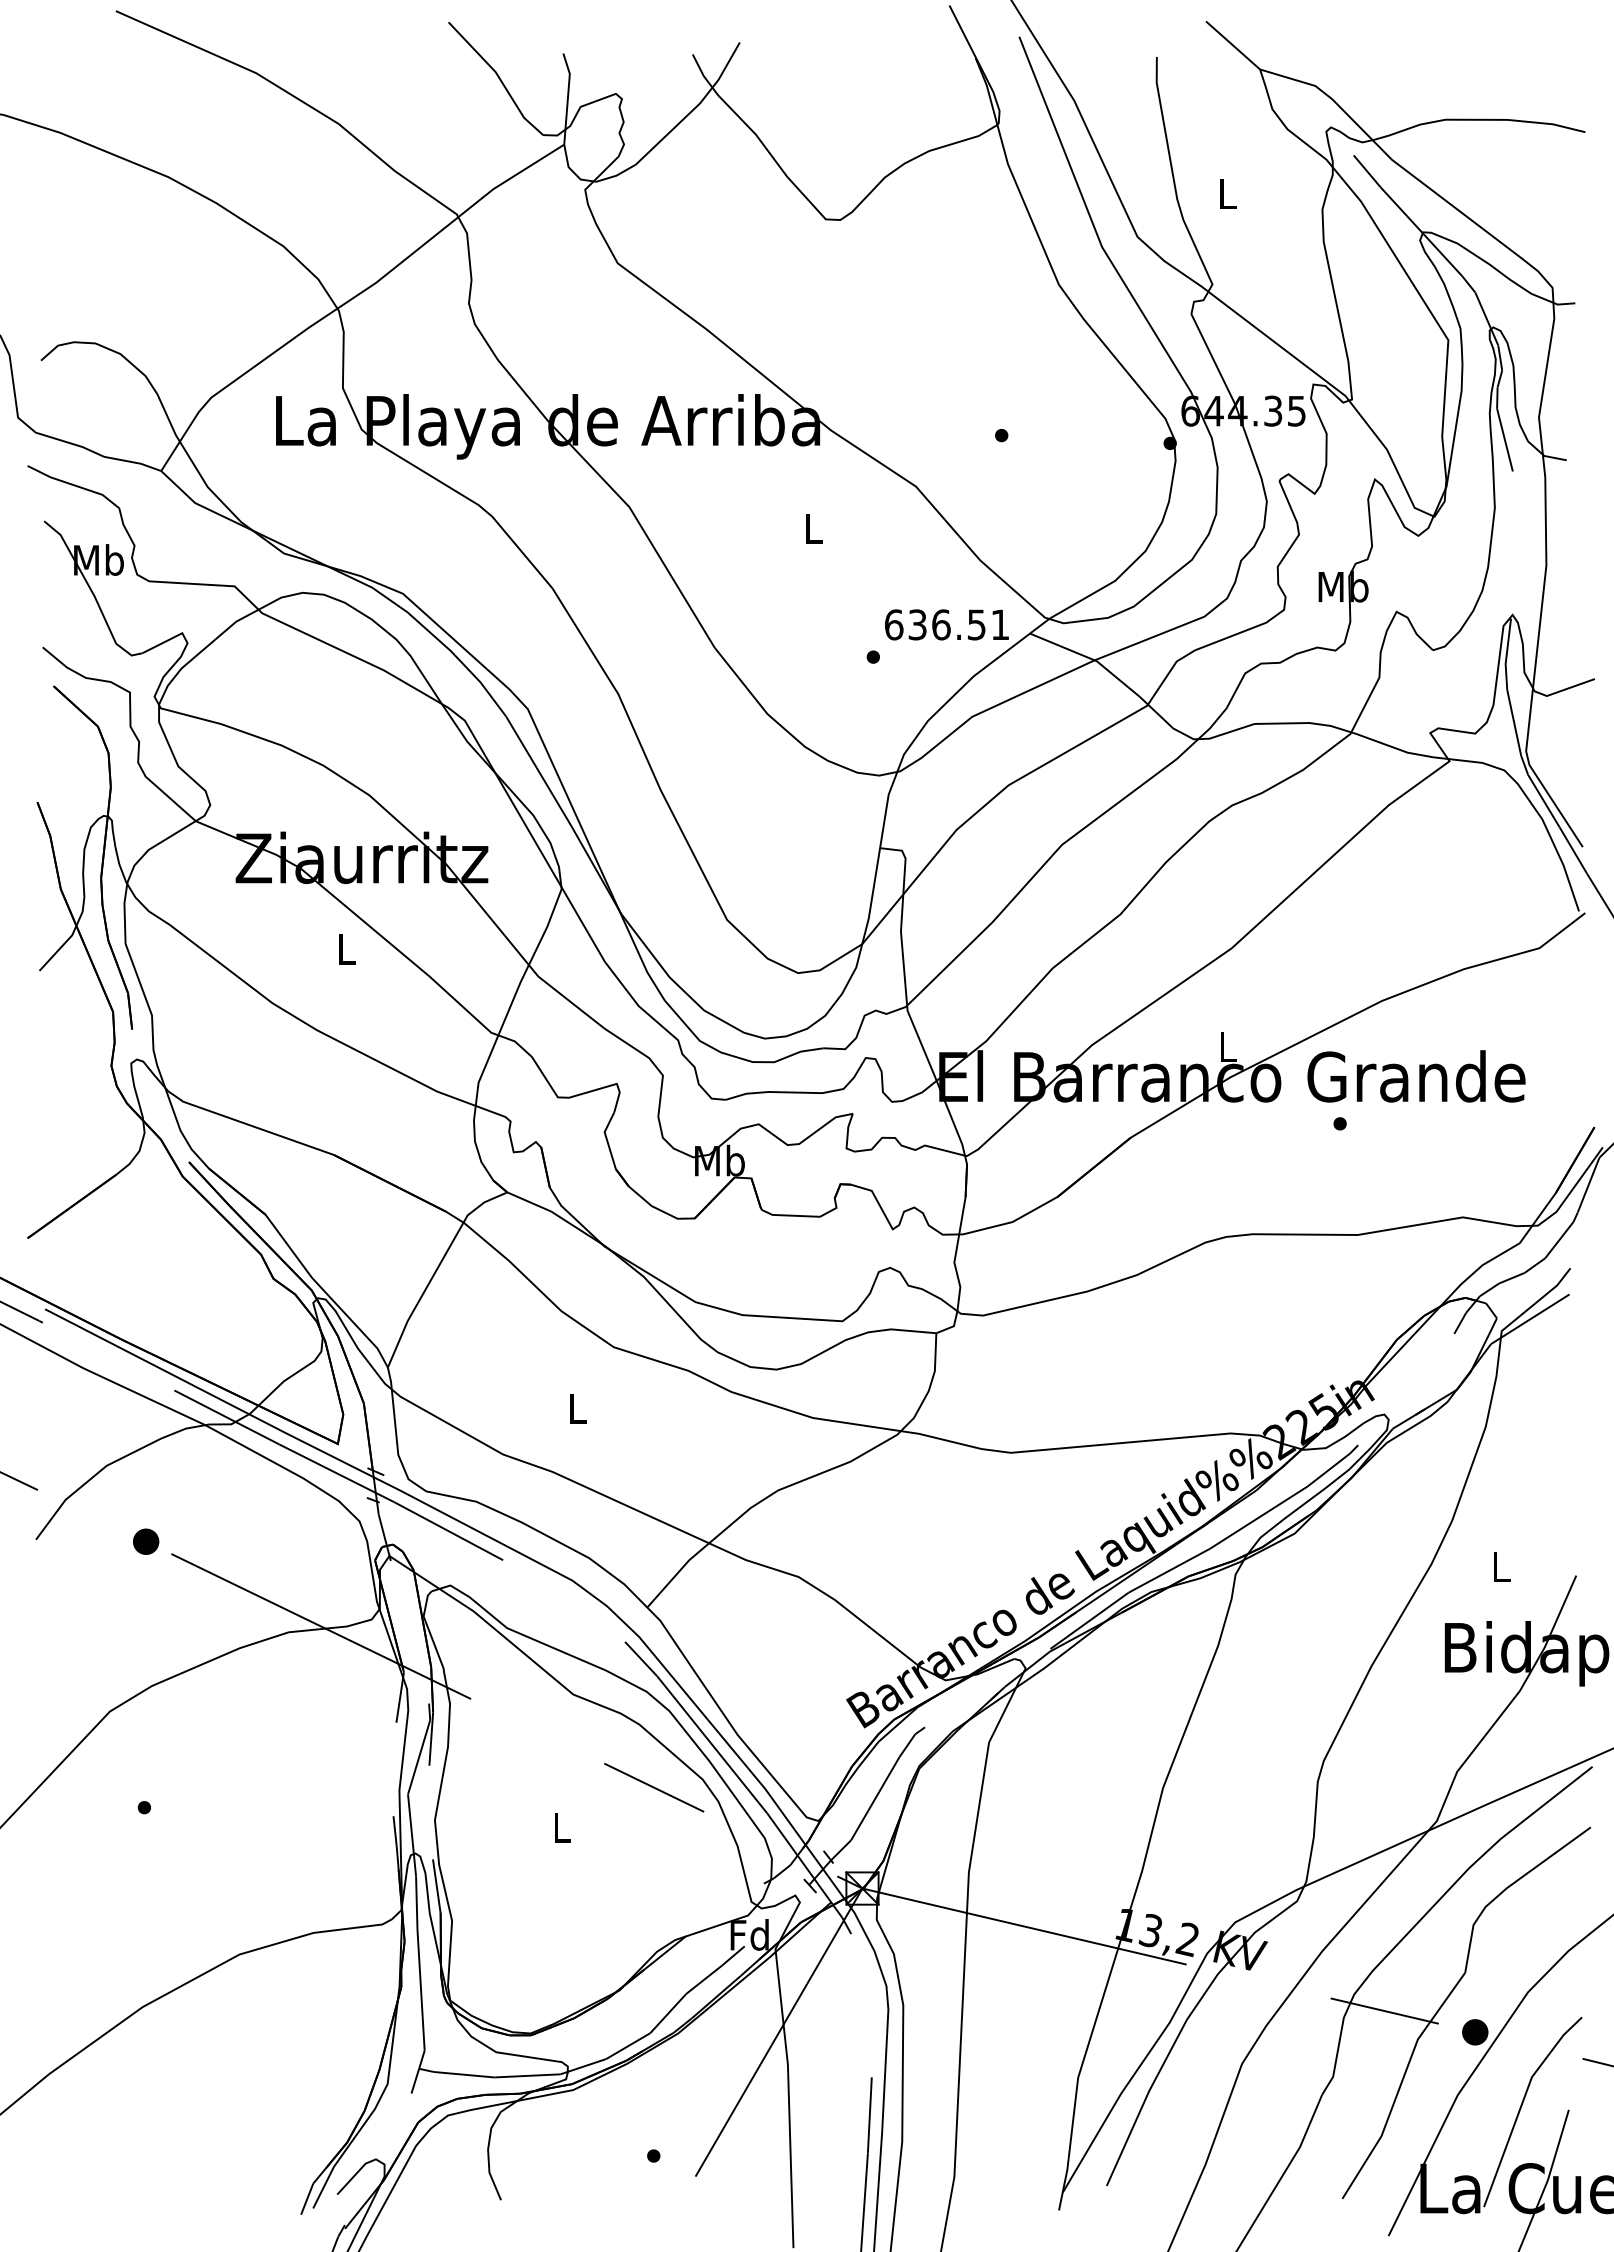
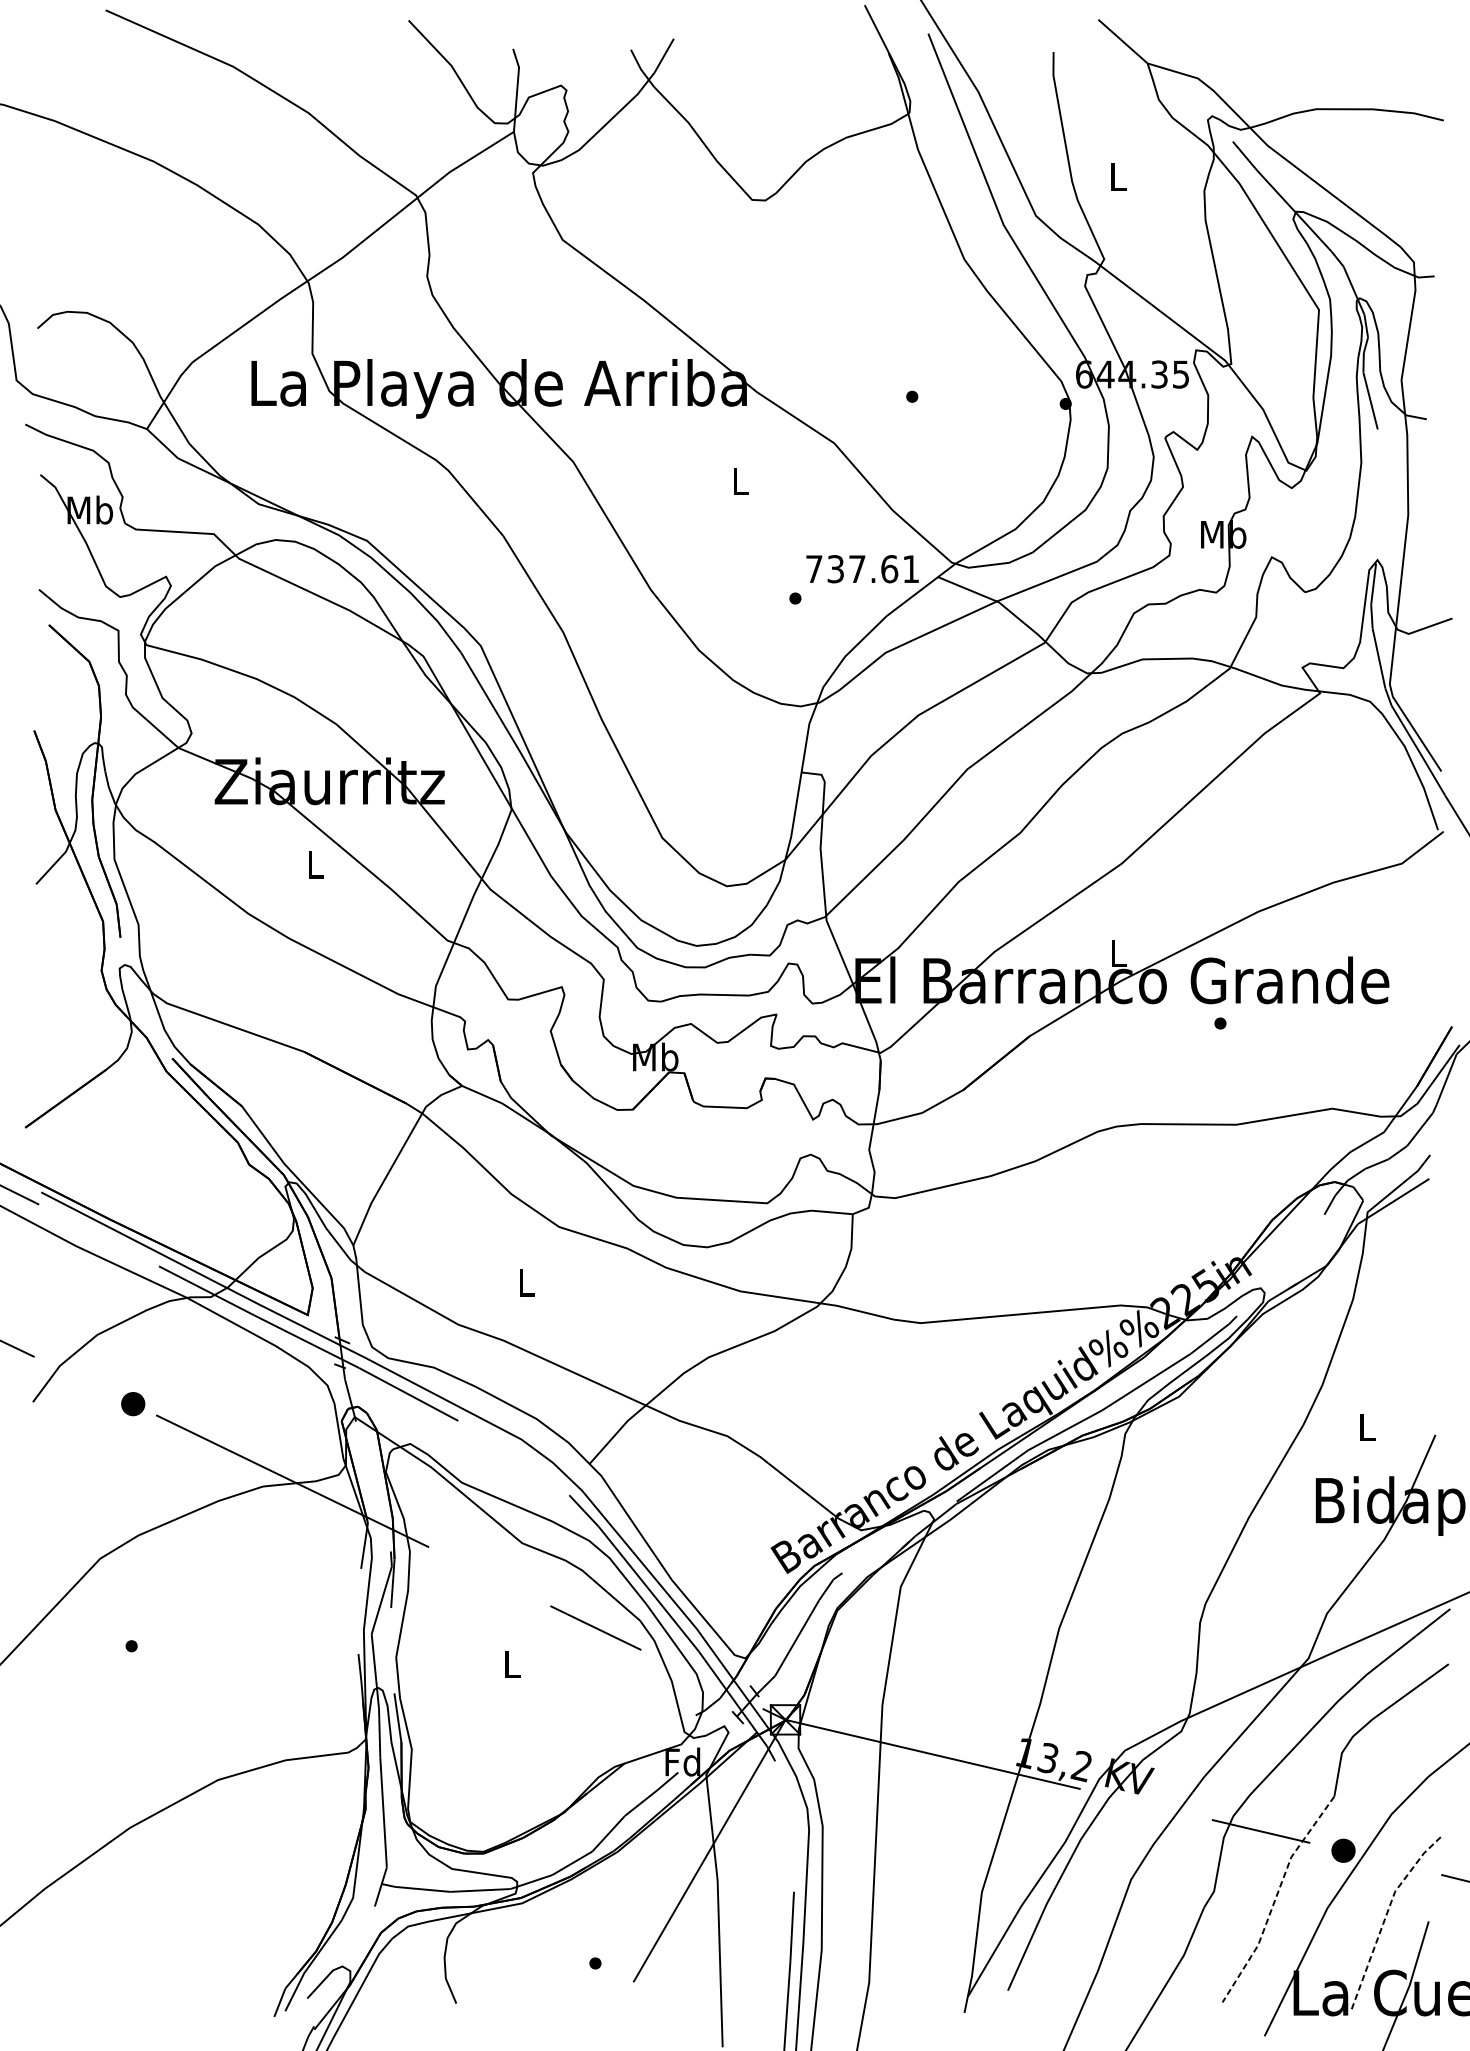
text: (935, 624) -> (852, 568), 636.51 -> 737.61
line: (1401, 2084) -> (1276, 1898), solid -> dashed
line: (1521, 2104) -> (1385, 1916), solid -> dashed

